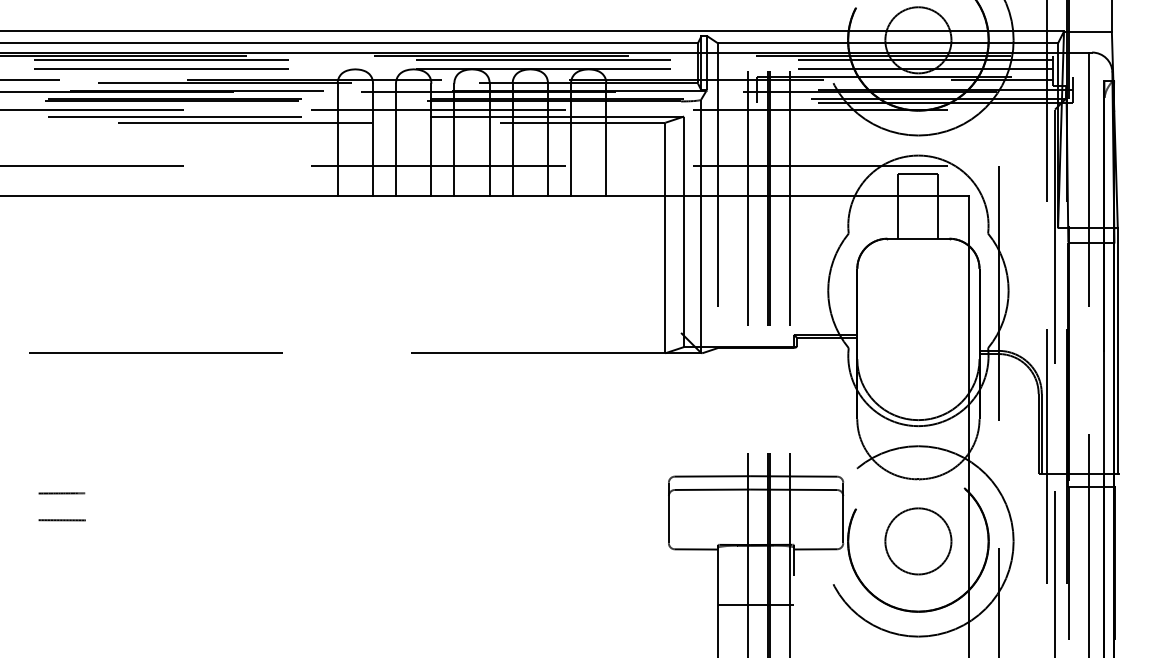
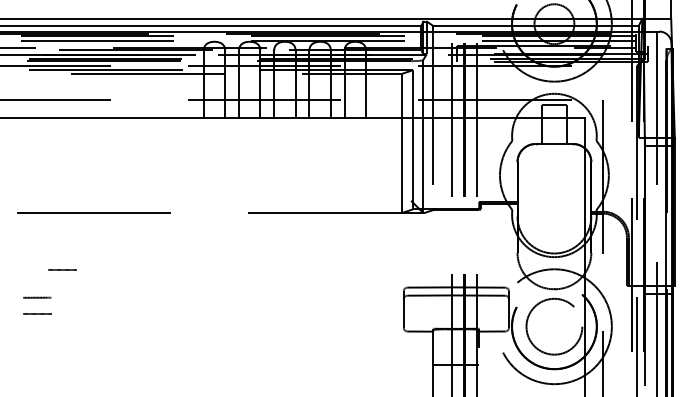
line: (103, 446) -> (62, 269), added
circle: (918, 541) -> (554, 326), size x1.4

